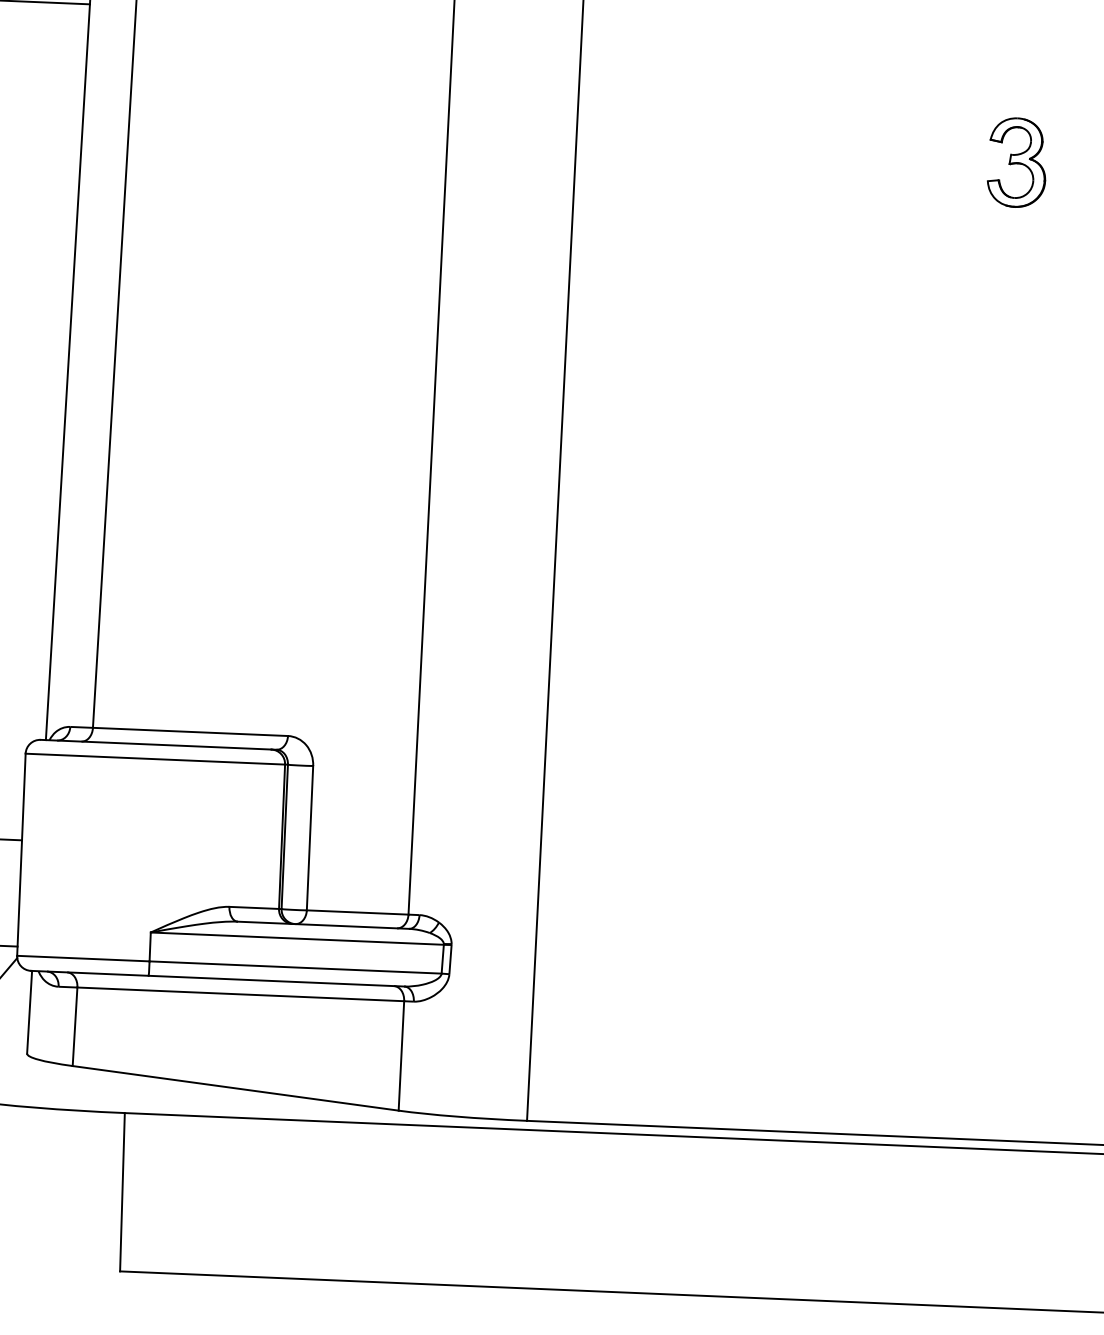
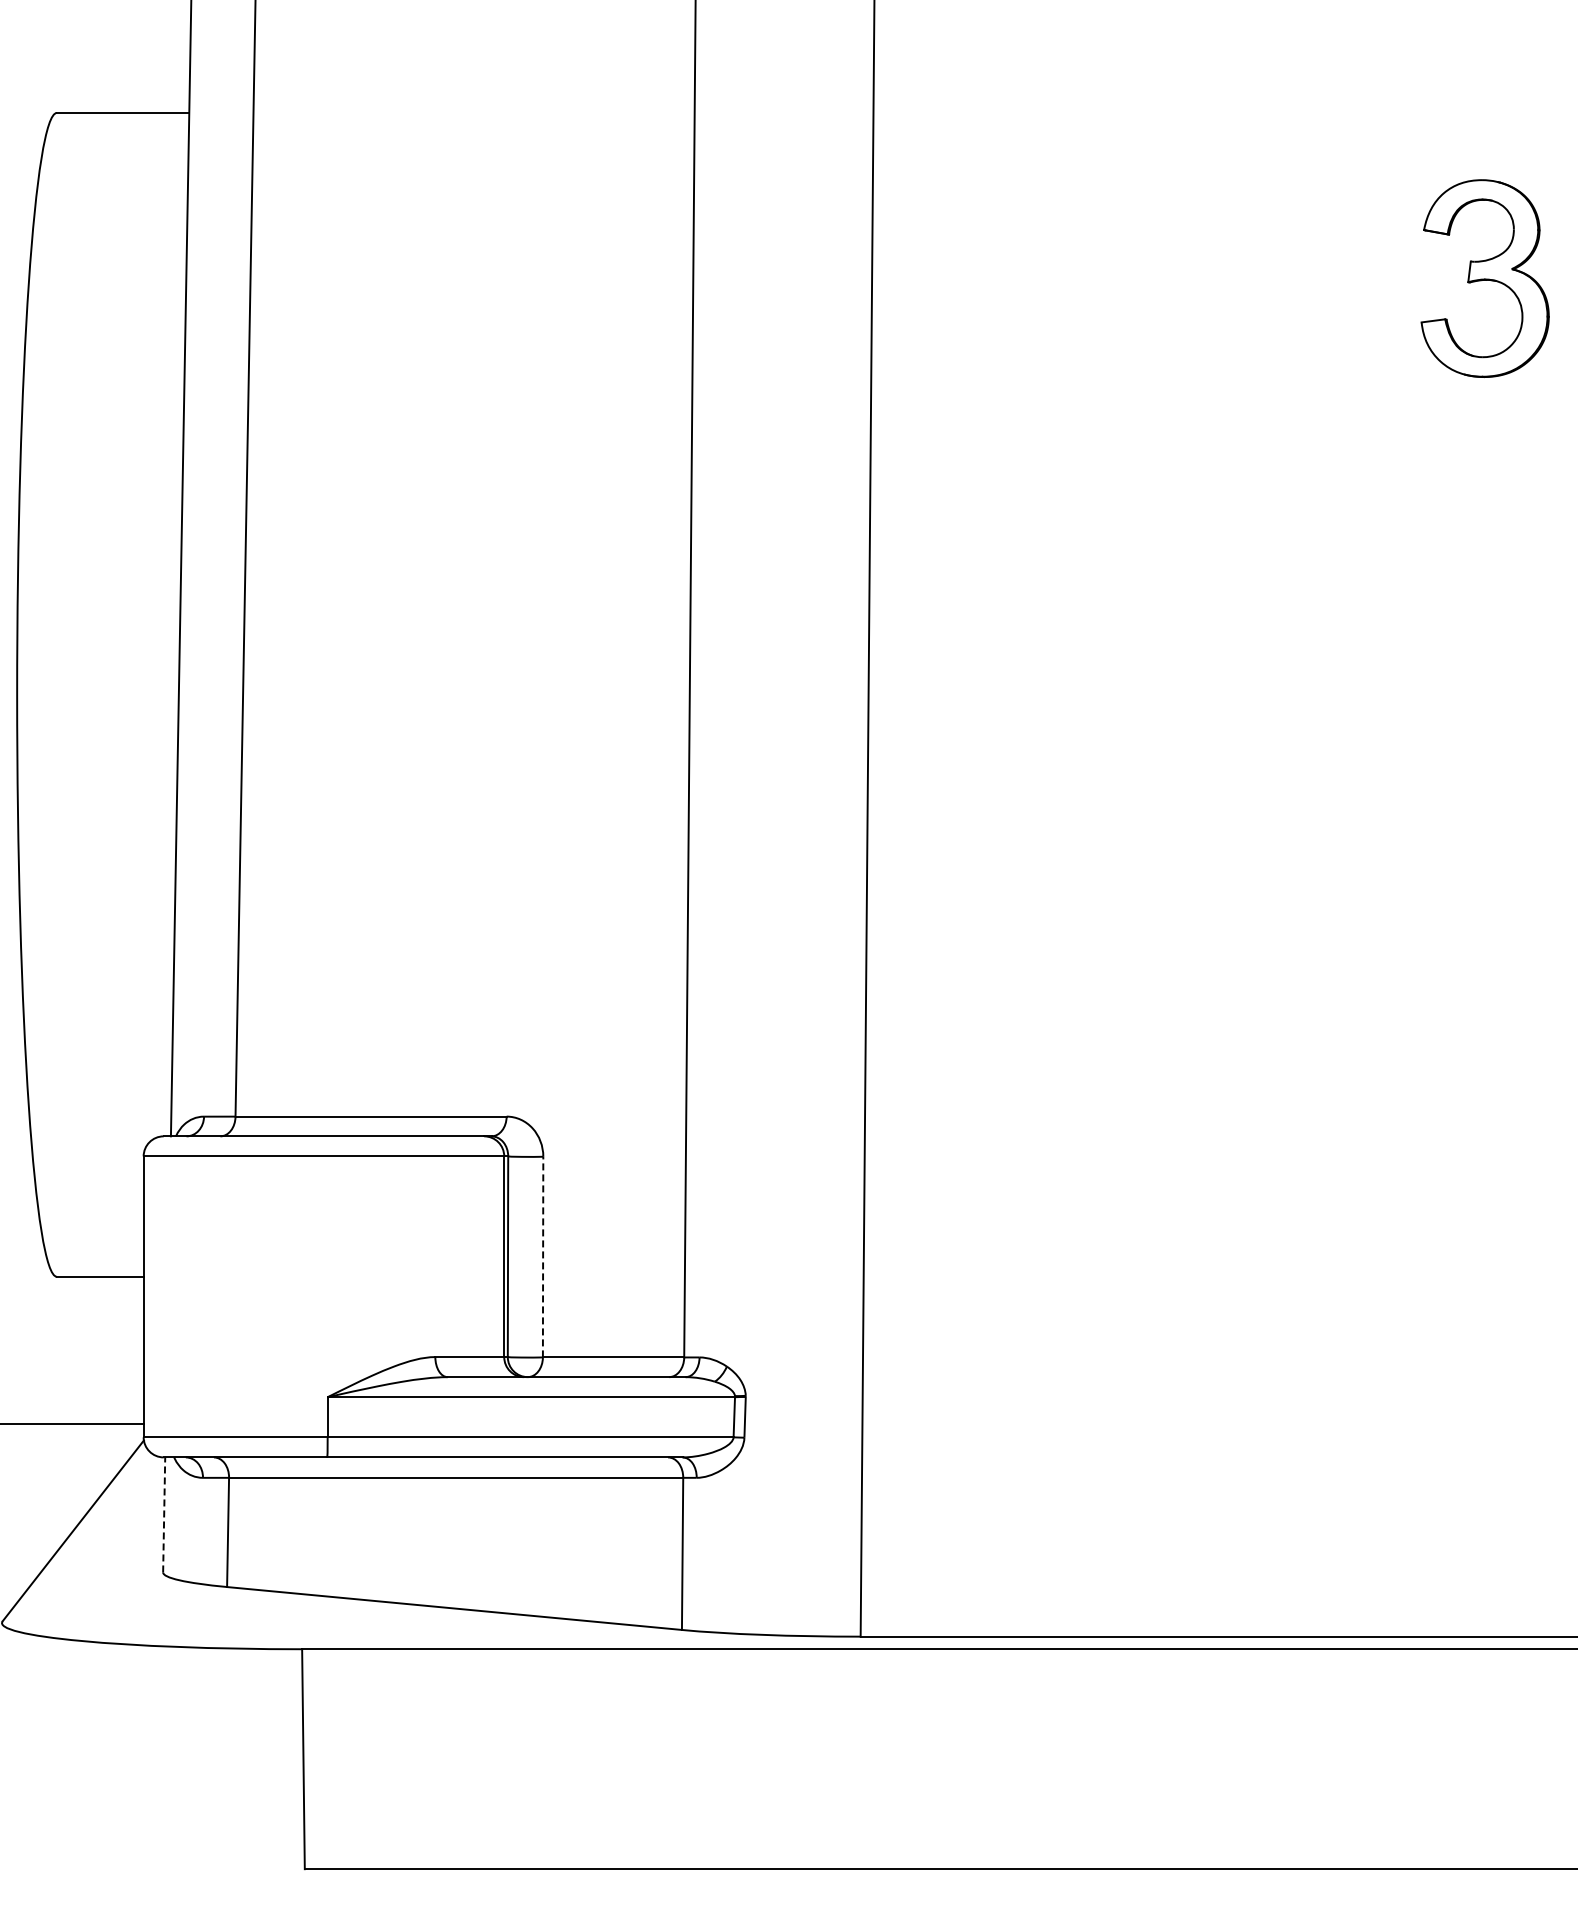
part: (1016, 162) -> (1484, 278), size x1.6
line: (310, 837) -> (543, 1256), solid -> dashed
line: (29, 1011) -> (164, 1514), solid -> dashed

